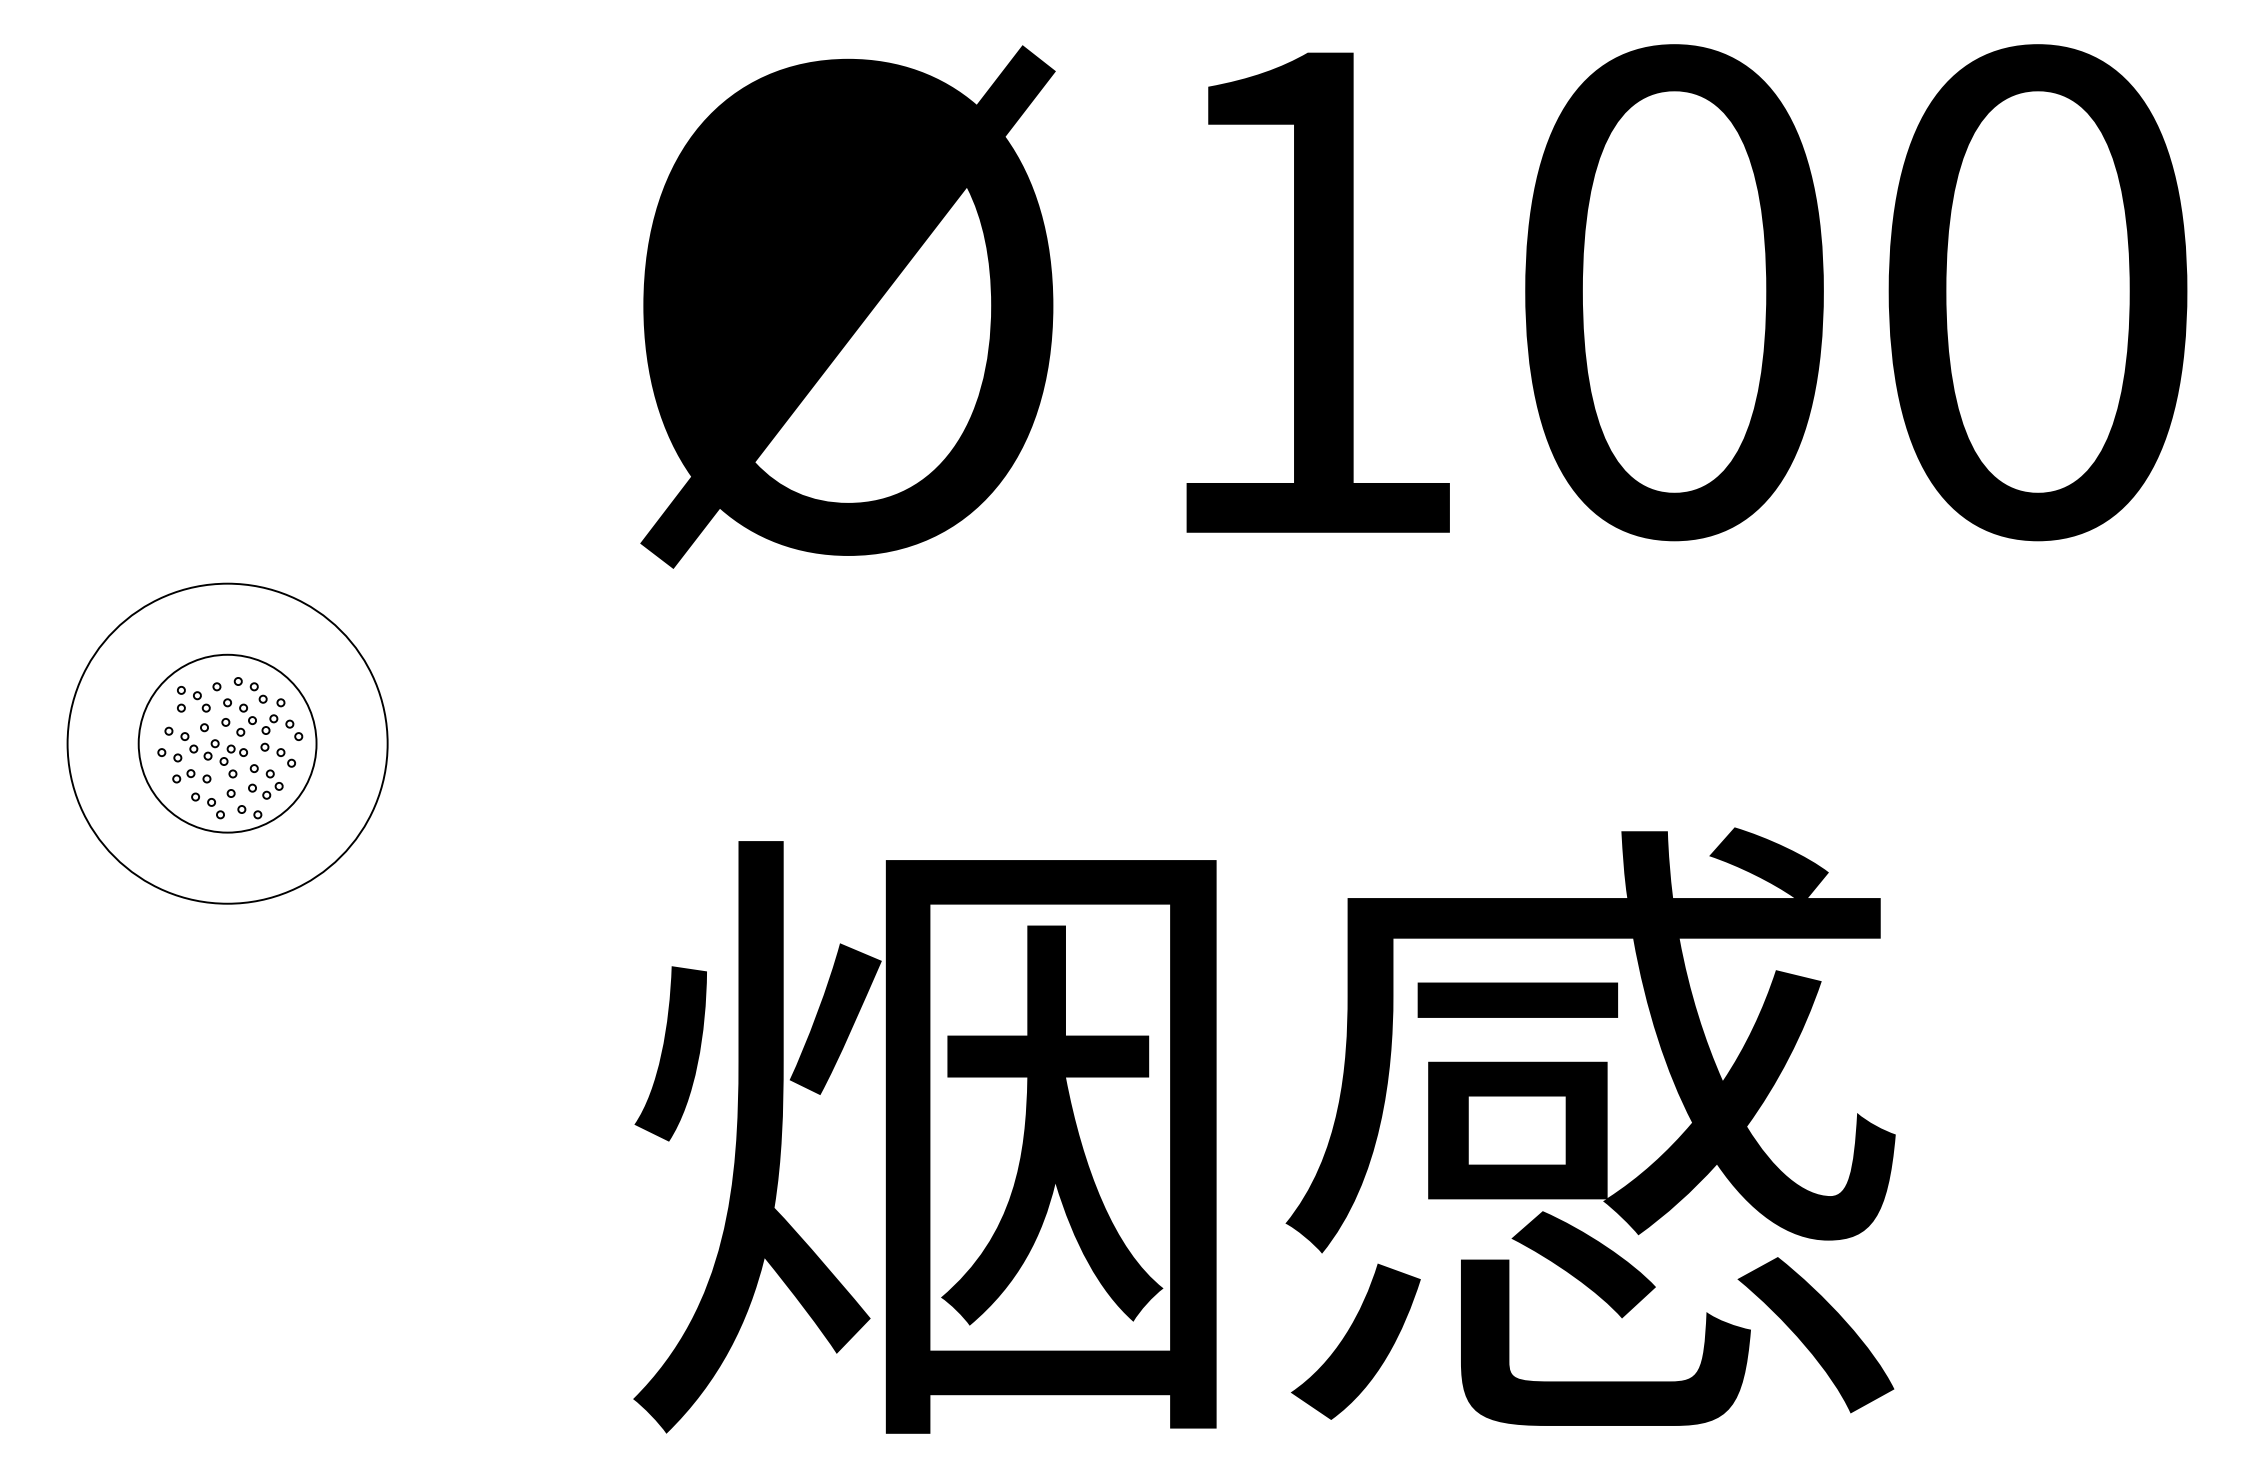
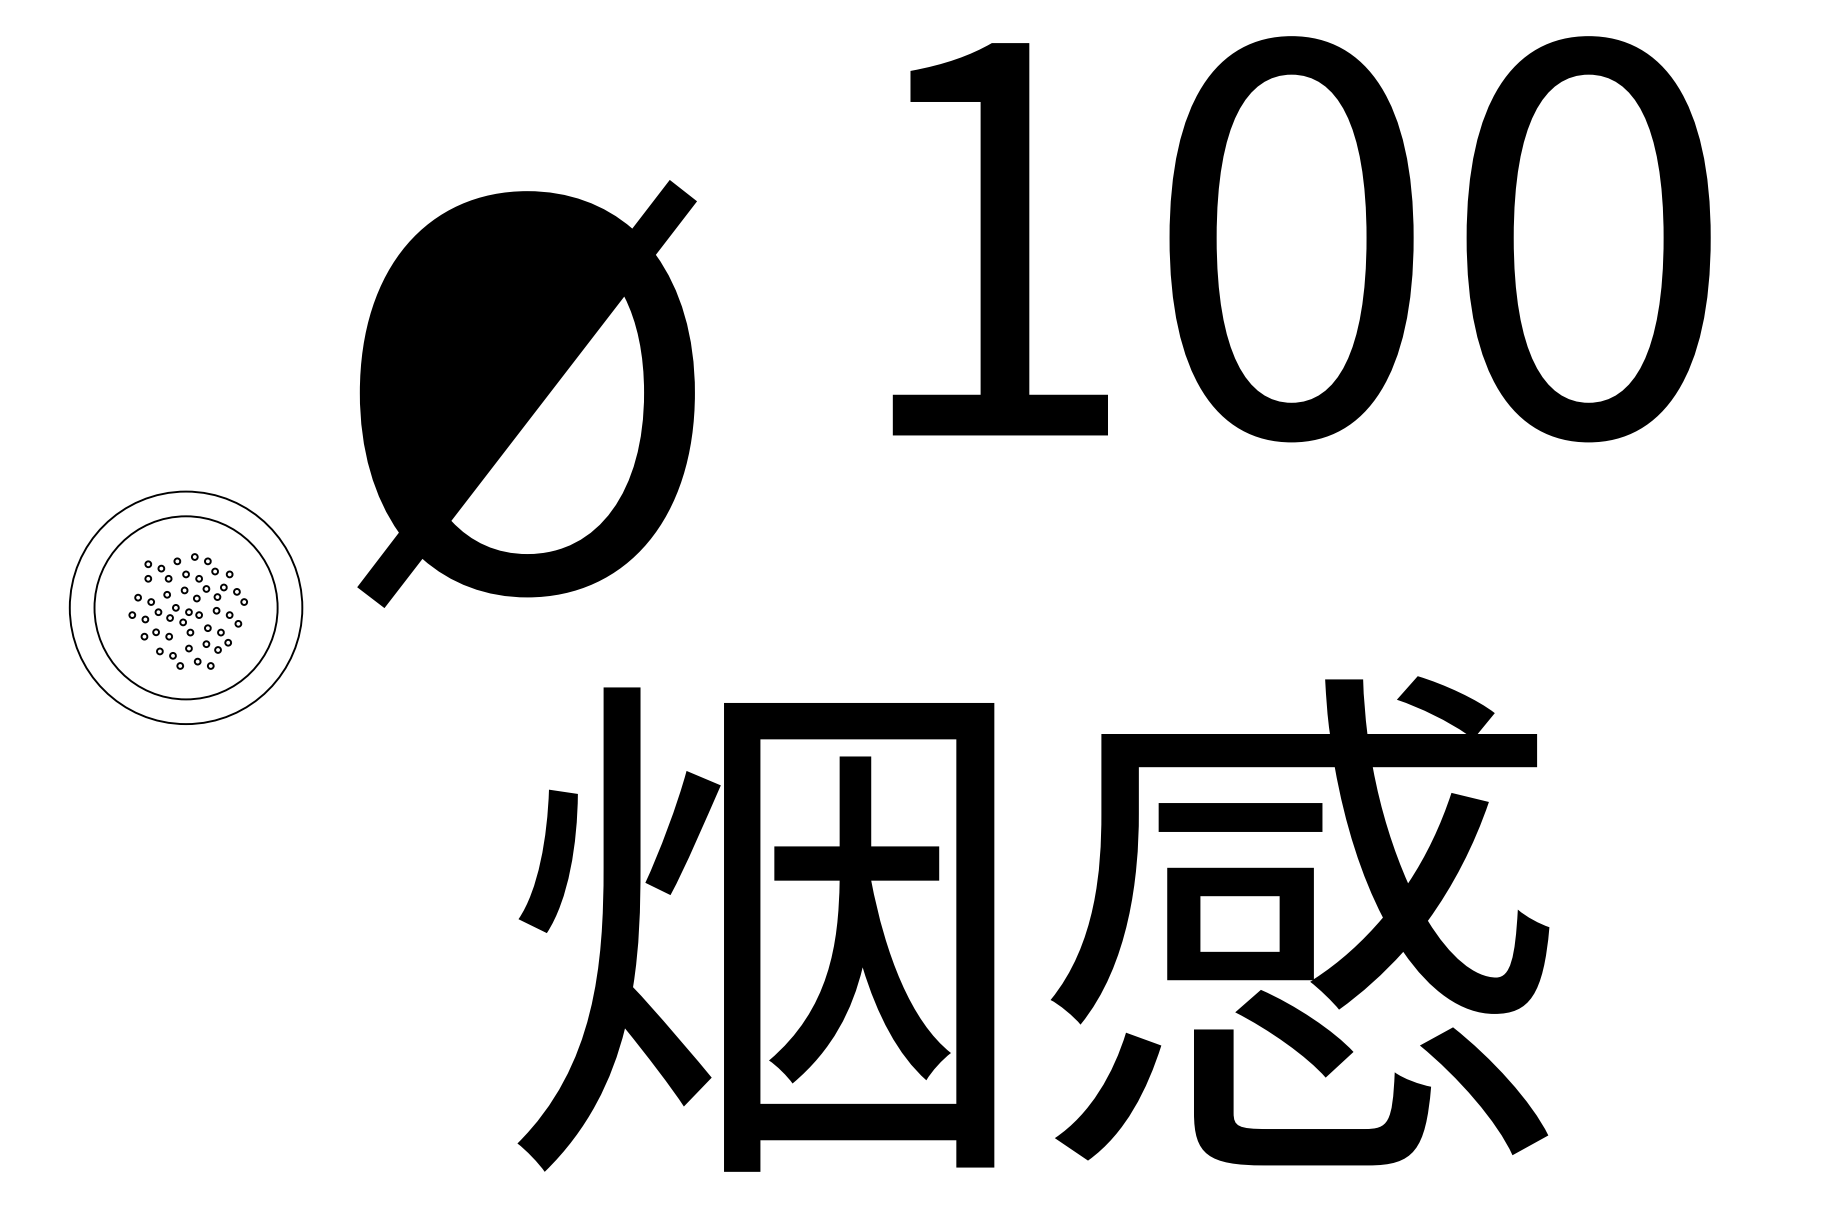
text: (1686, 292) -> (1301, 239), moved
text: (847, 306) -> (526, 393), moved
circle: (226, 743) -> (185, 607), size x0.7
circle: (226, 743) -> (185, 607), size x1.6

